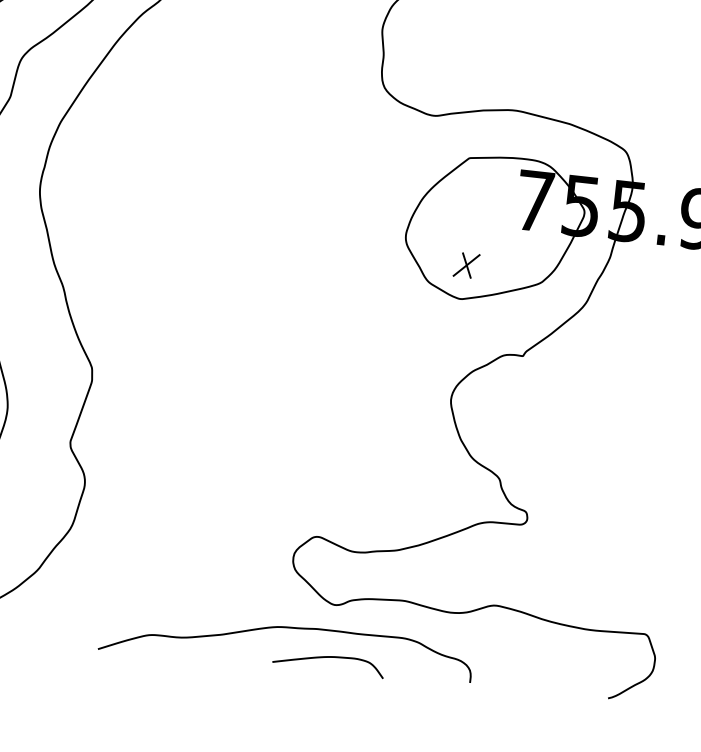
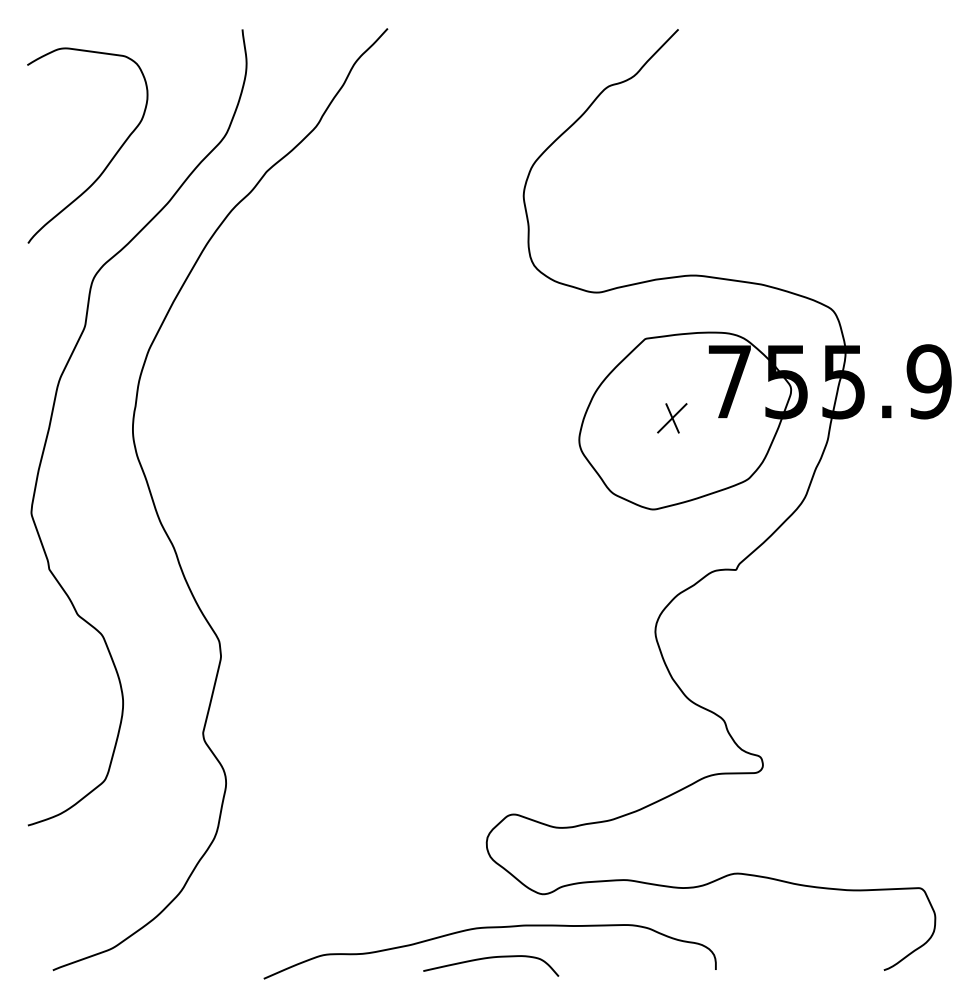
part: (466, 265) -> (672, 418), moved
curve: (329, 657) -> (491, 958), moved

